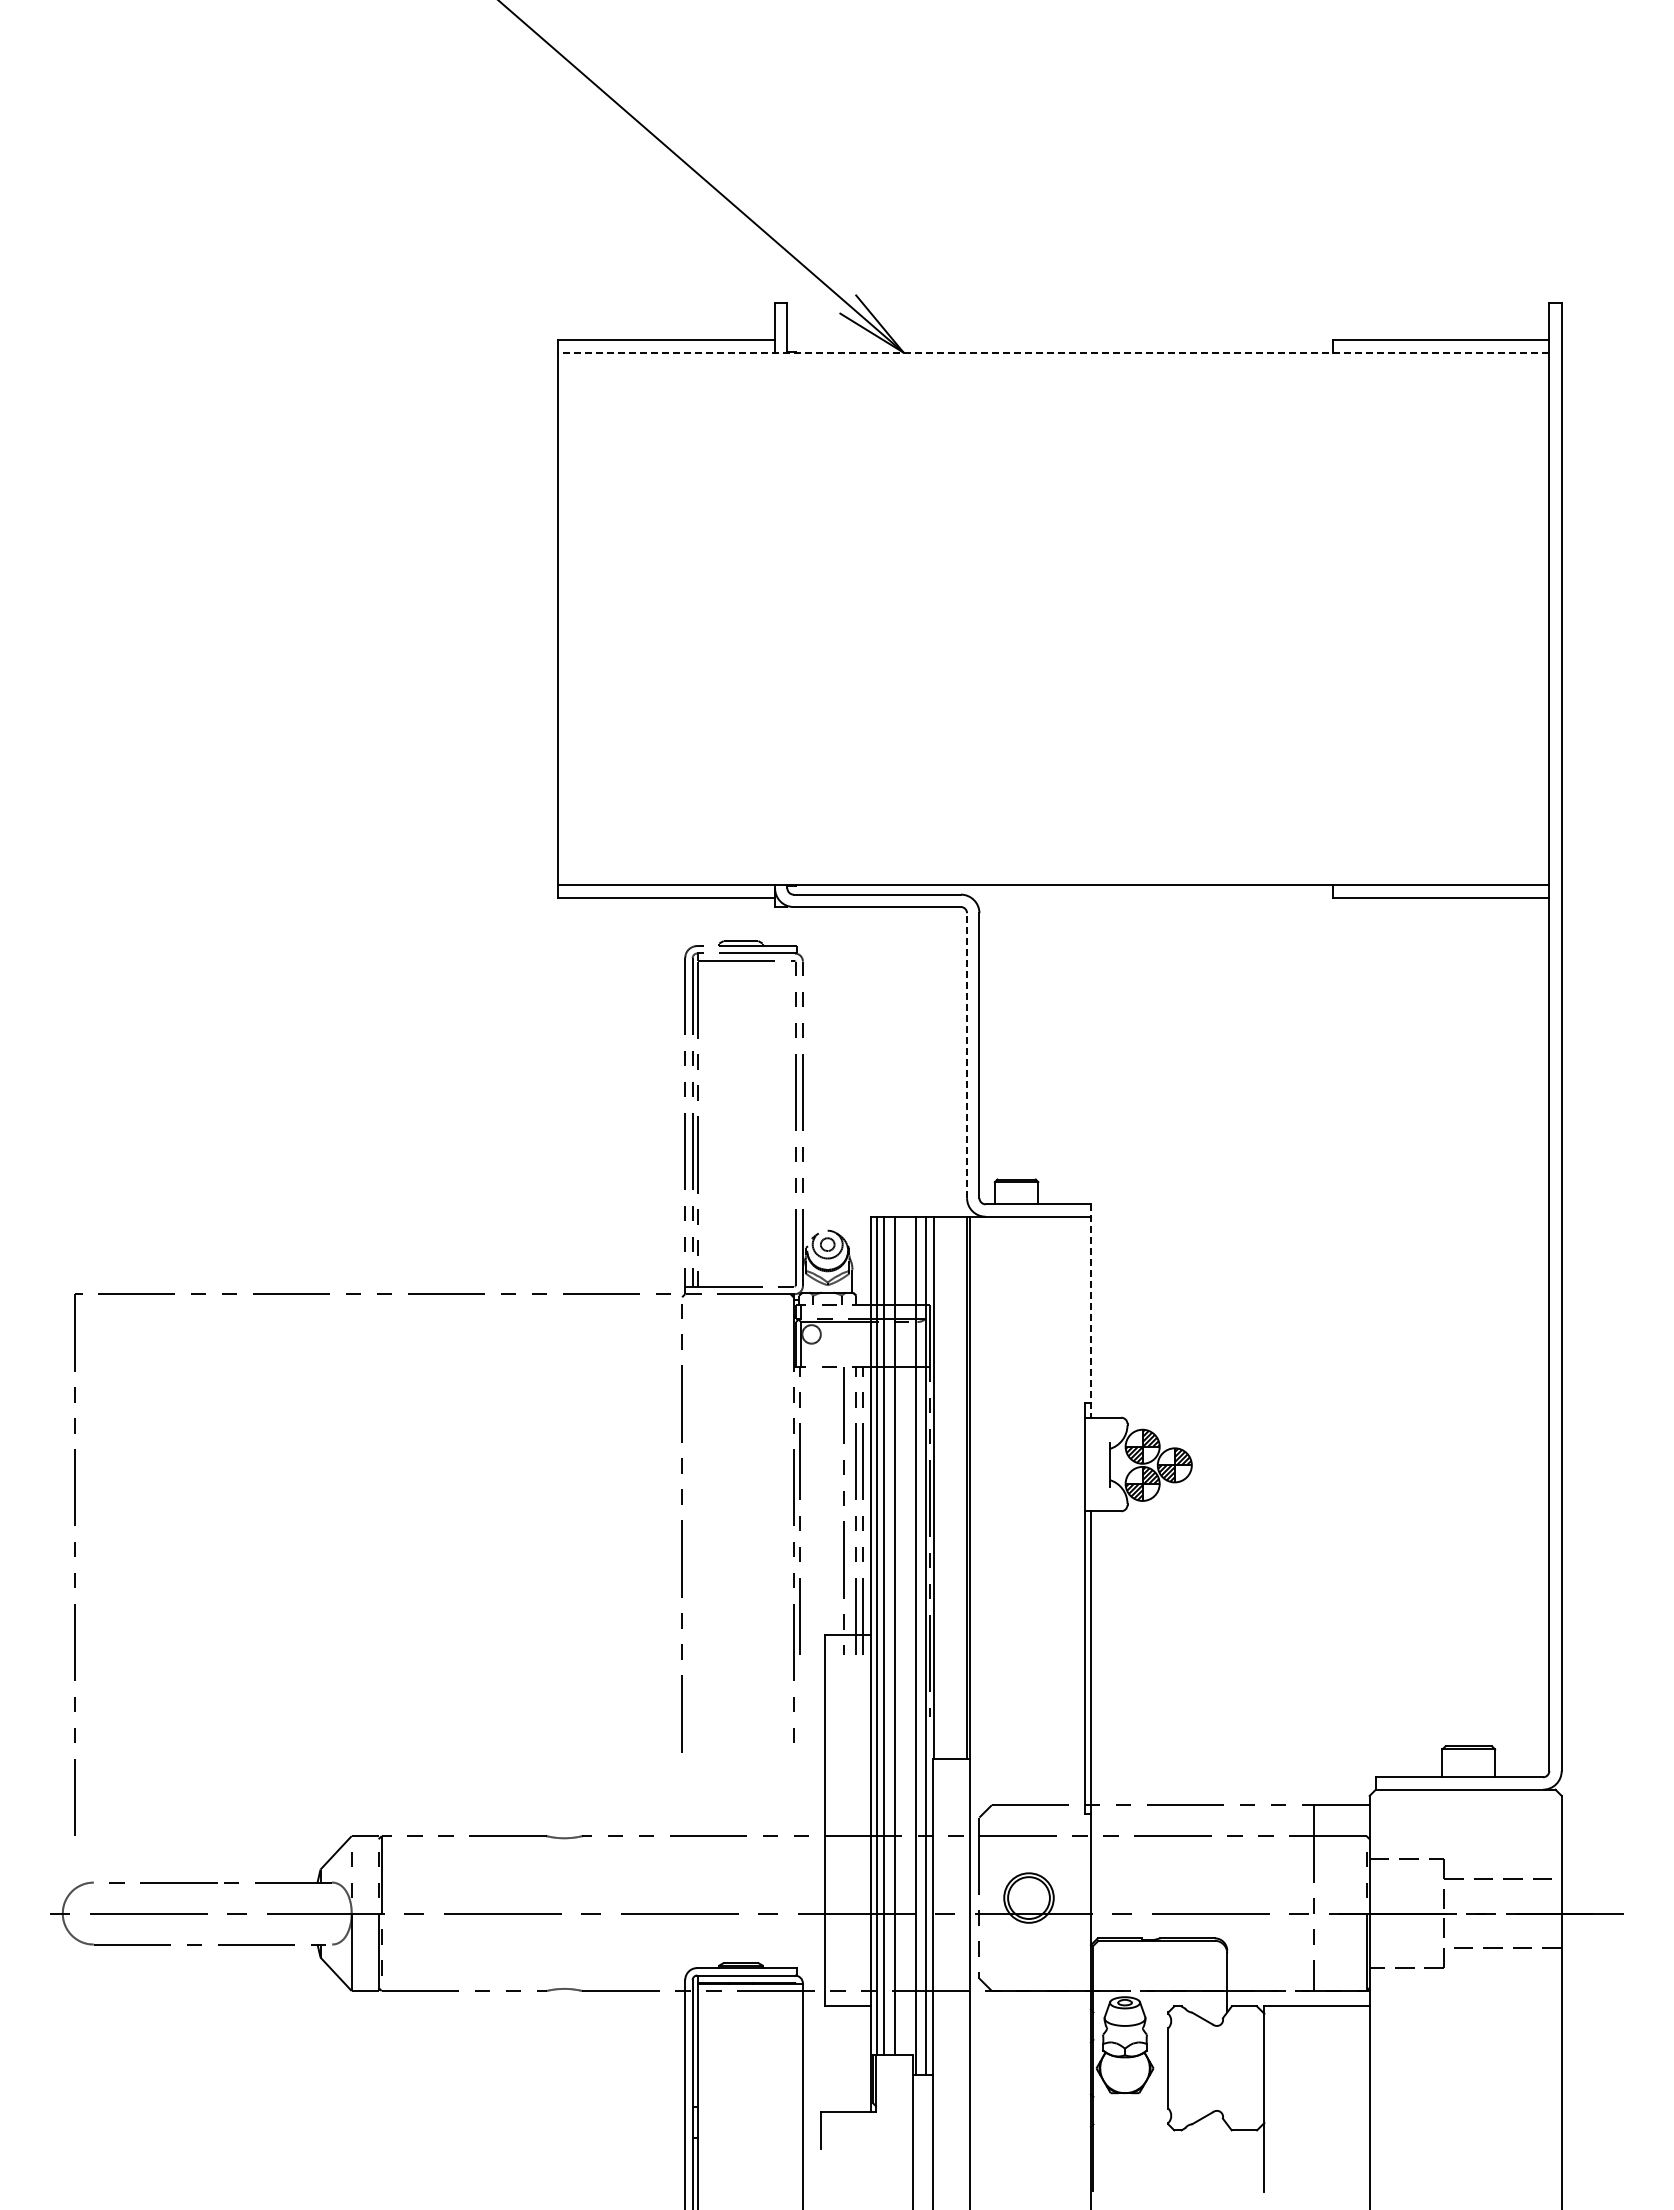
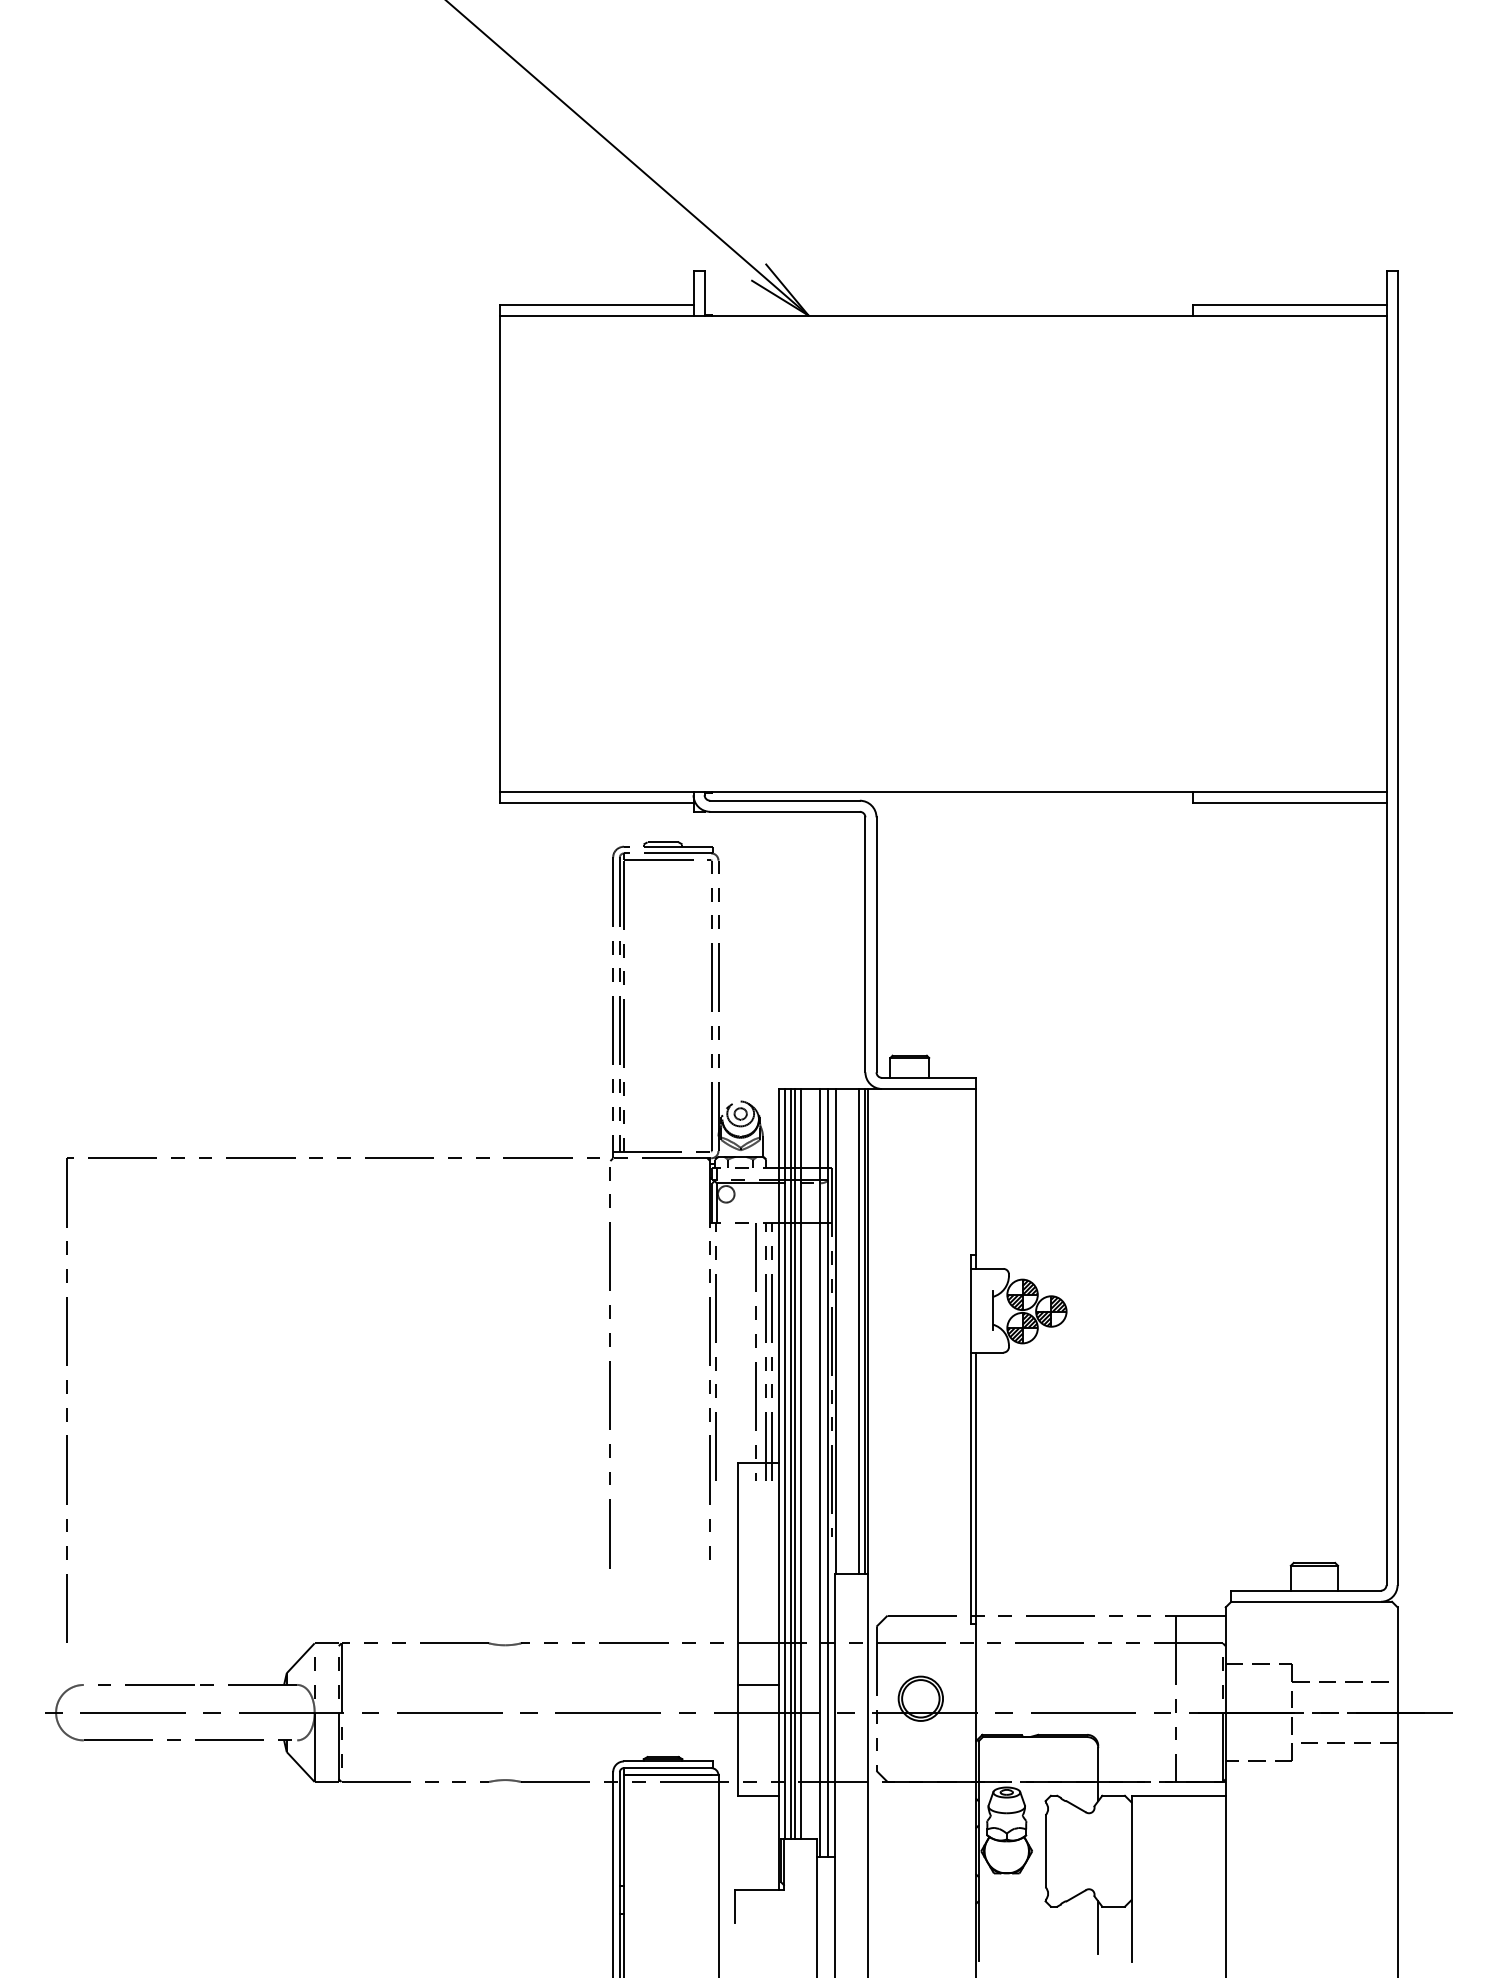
line: (1053, 352) -> (942, 315), dashed -> solid
line: (967, 1055) -> (865, 944), dashed -> solid
line: (1090, 1311) -> (975, 1173), dashed -> solid
line: (959, 1487) -> (858, 1331), added
line: (887, 1635) -> (794, 1463), added
line: (847, 1882) -> (758, 1684), added
line: (1227, 2153) -> (1098, 1927), added

